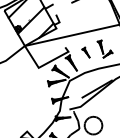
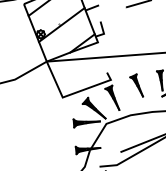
part: (85, 52) -> (136, 84), size x1.43

